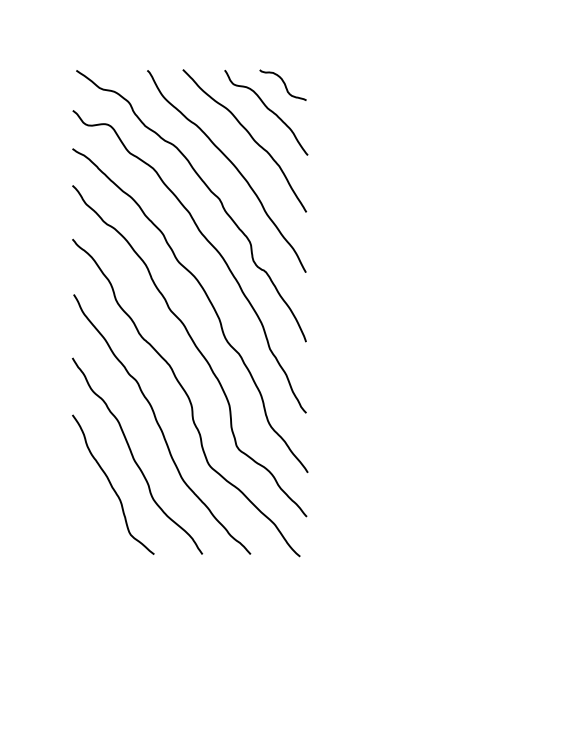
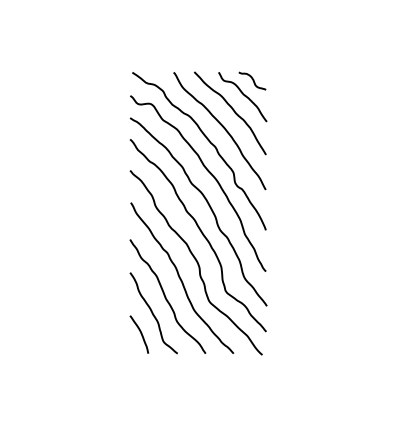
curve: (90, 521) -> (140, 334), added

